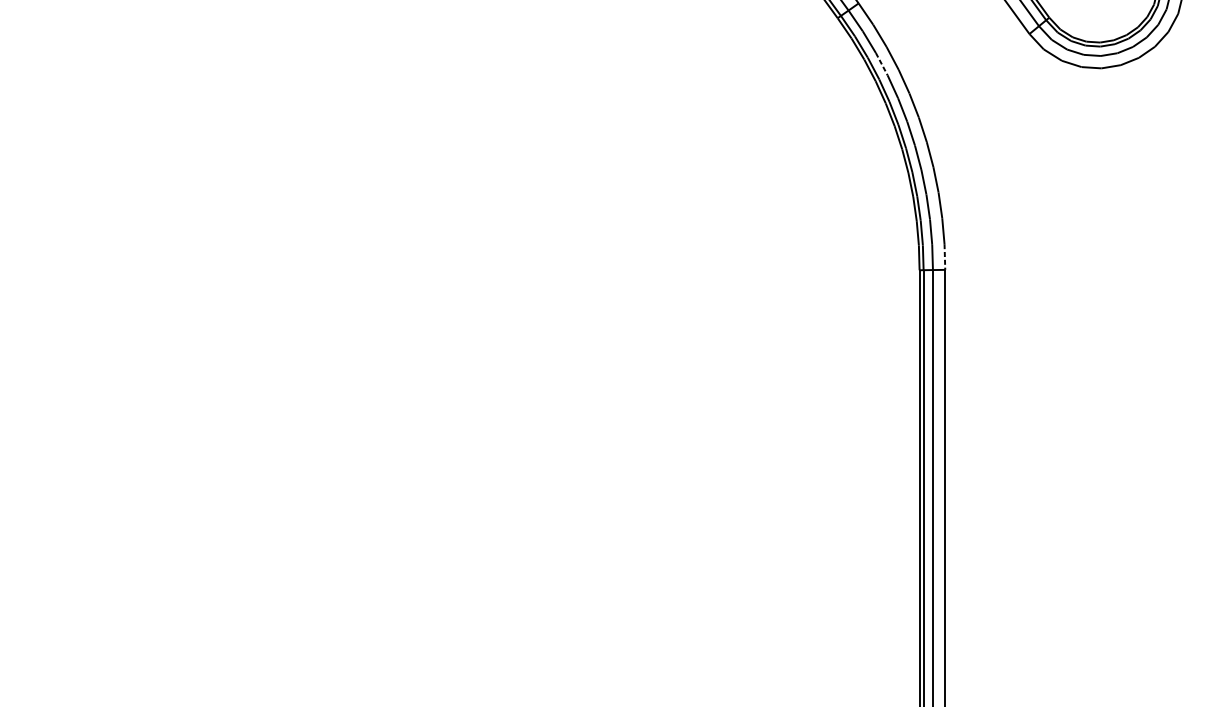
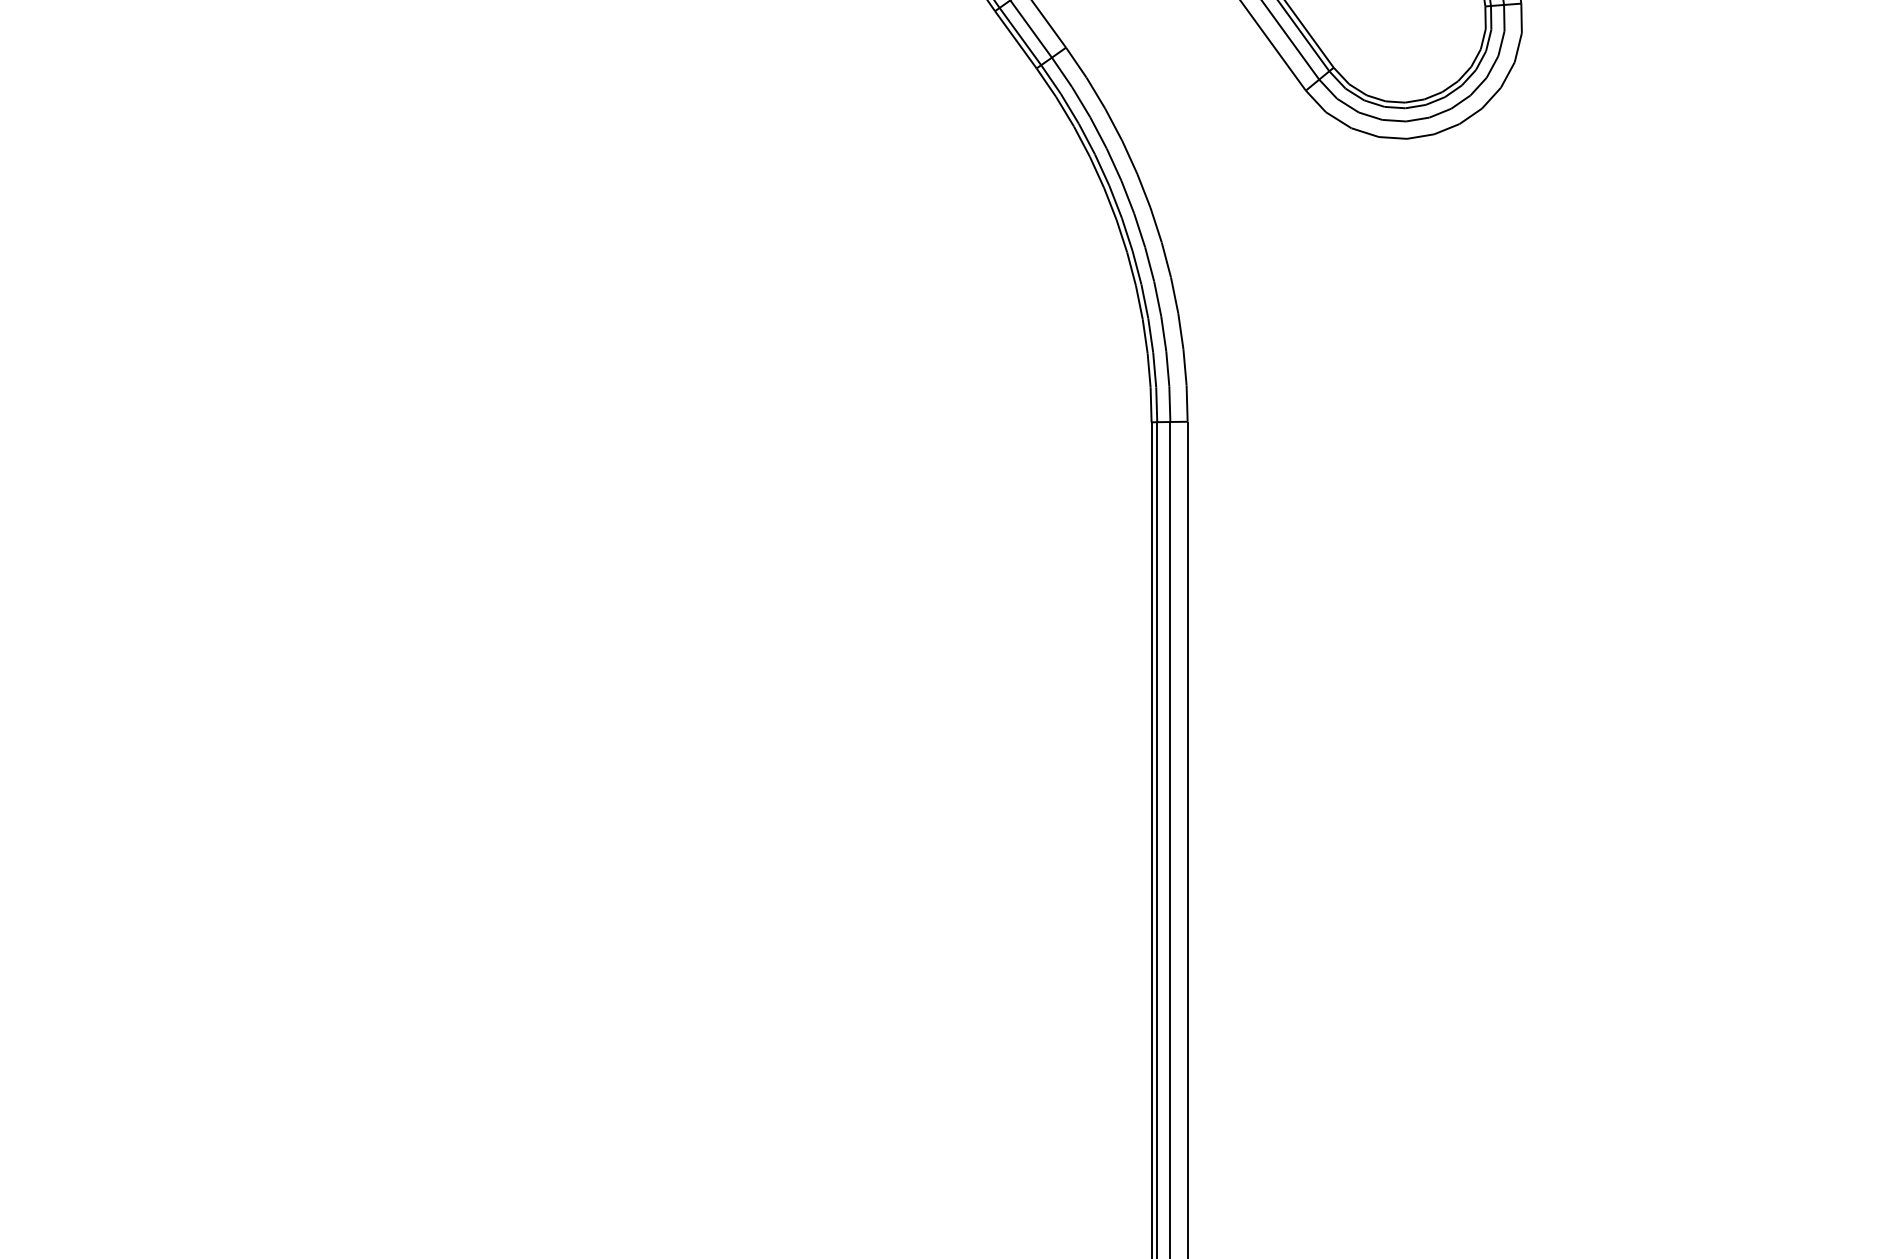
line: (881, 64) -> (1098, 133), dashed -> solid
line: (945, 257) -> (1187, 404), dashed -> solid

